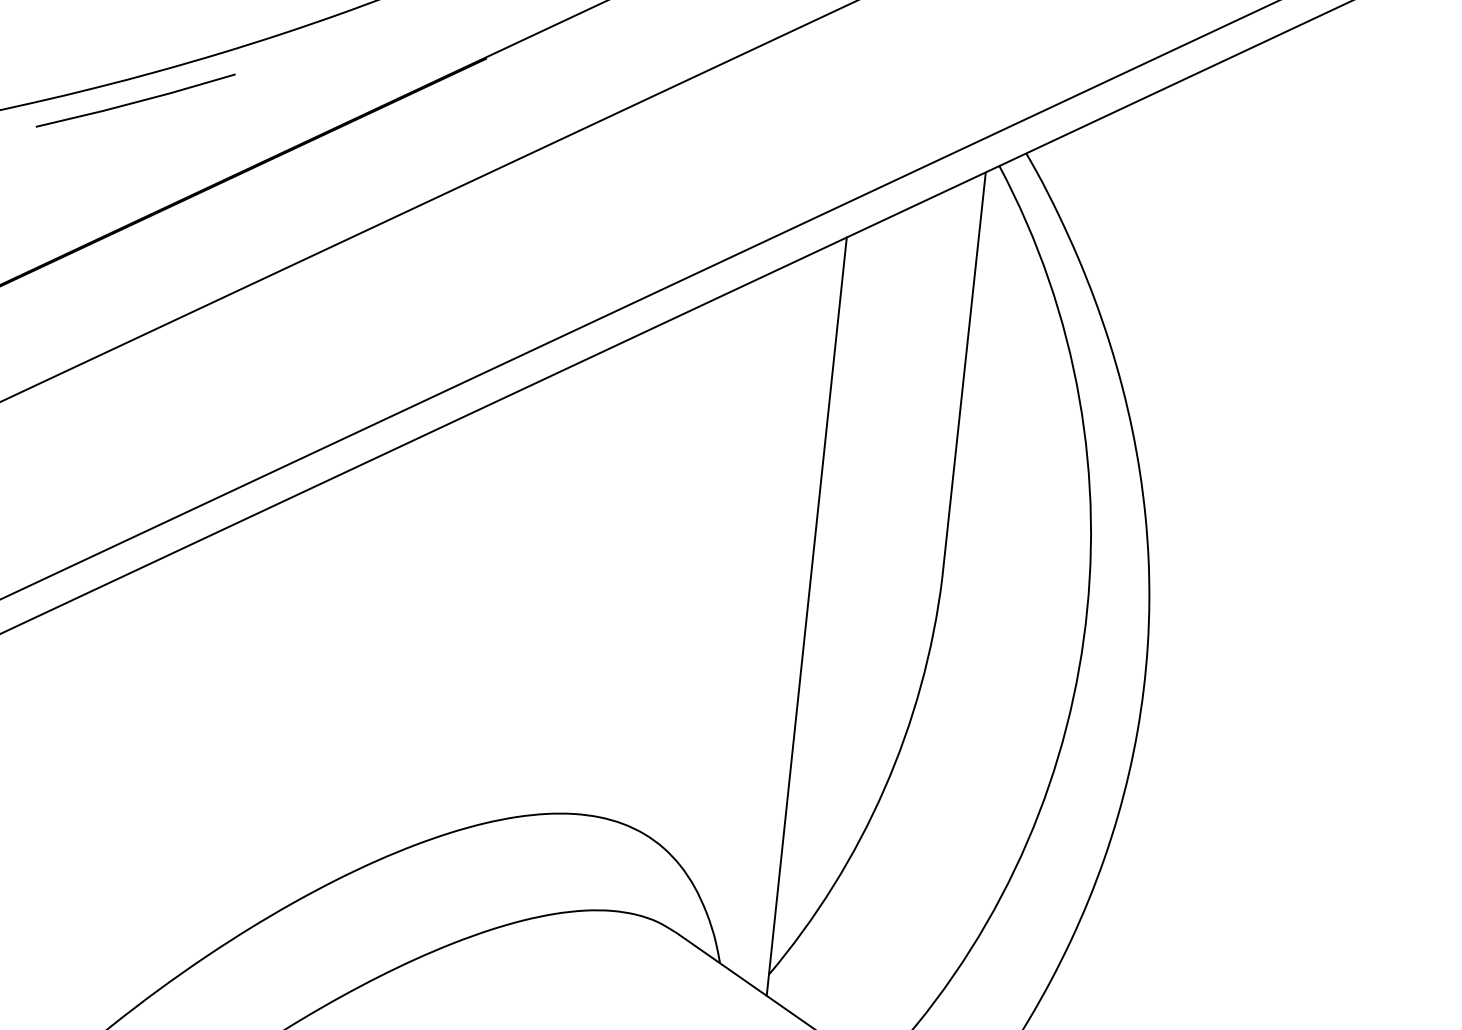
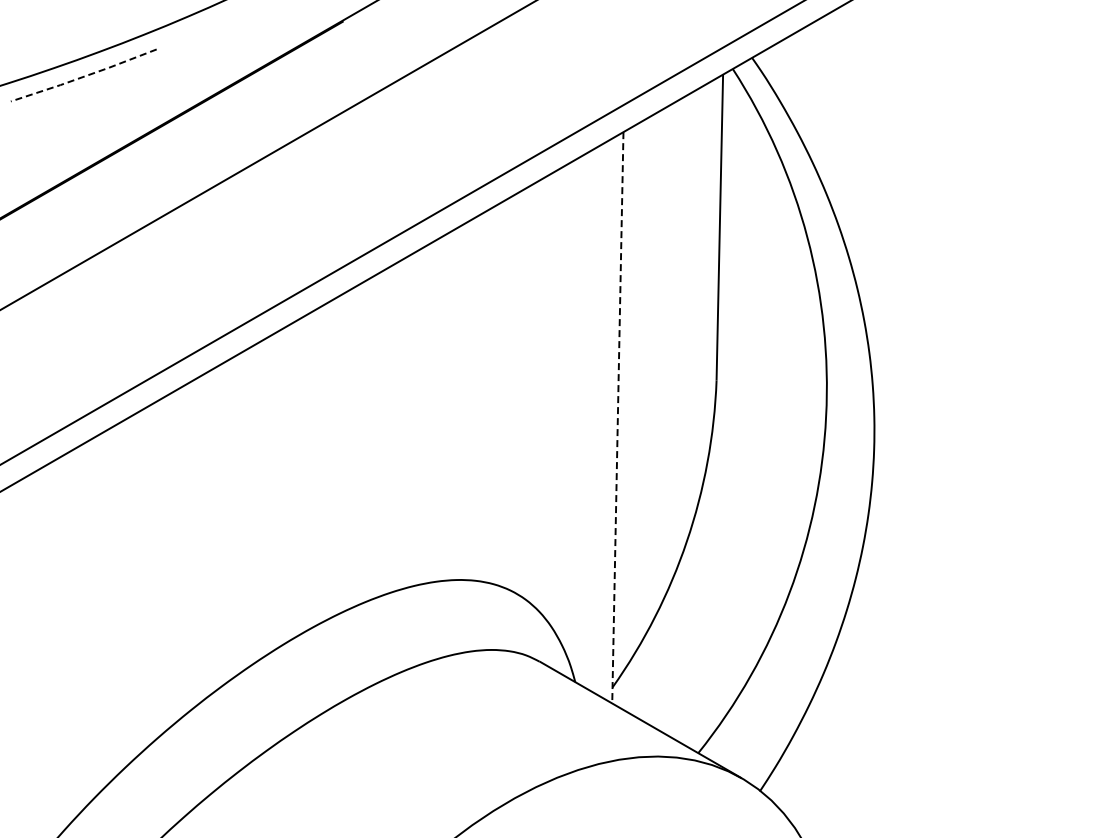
line: (135, 101) -> (83, 76), solid -> dashed
line: (806, 616) -> (617, 417), solid -> dashed

